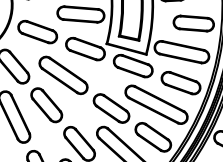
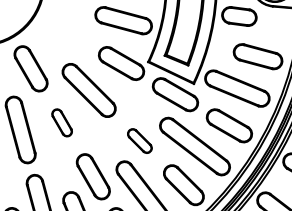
part: (37, 31) -> (67, 31), removed
part: (46, 105) -> (61, 122), size x0.6
part: (111, 108) -> (139, 140), size x0.6

